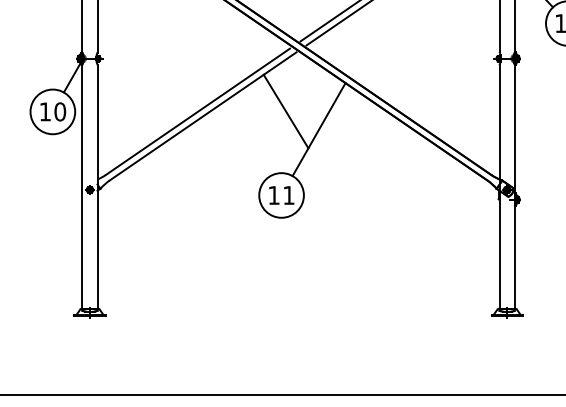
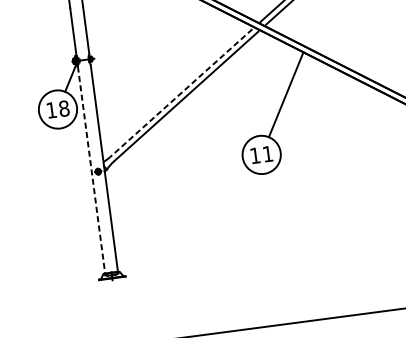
text: (60, 111) -> (64, 108), 10 -> 18
line: (198, 111) -> (181, 92), solid -> dashed
line: (285, 111) -> (255, 83), removed
line: (82, 187) -> (91, 170), solid -> dashed

